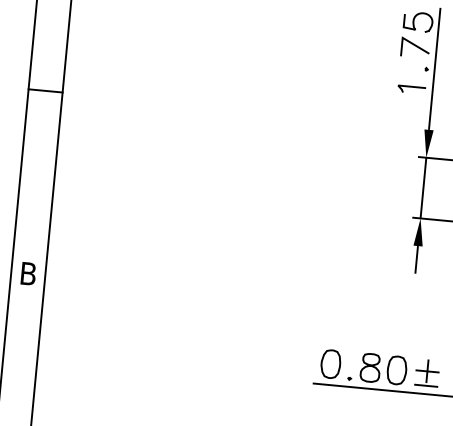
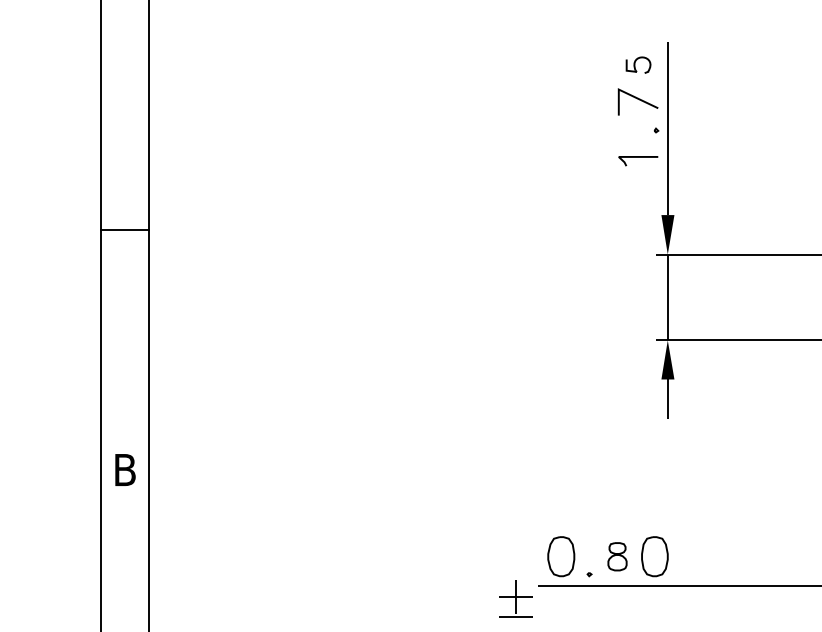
part: (418, 21) -> (638, 64), size x0.6
line: (45, 91) -> (124, 230), moved
part: (370, 367) -> (617, 556), size x0.7
part: (427, 372) -> (515, 598), moved

